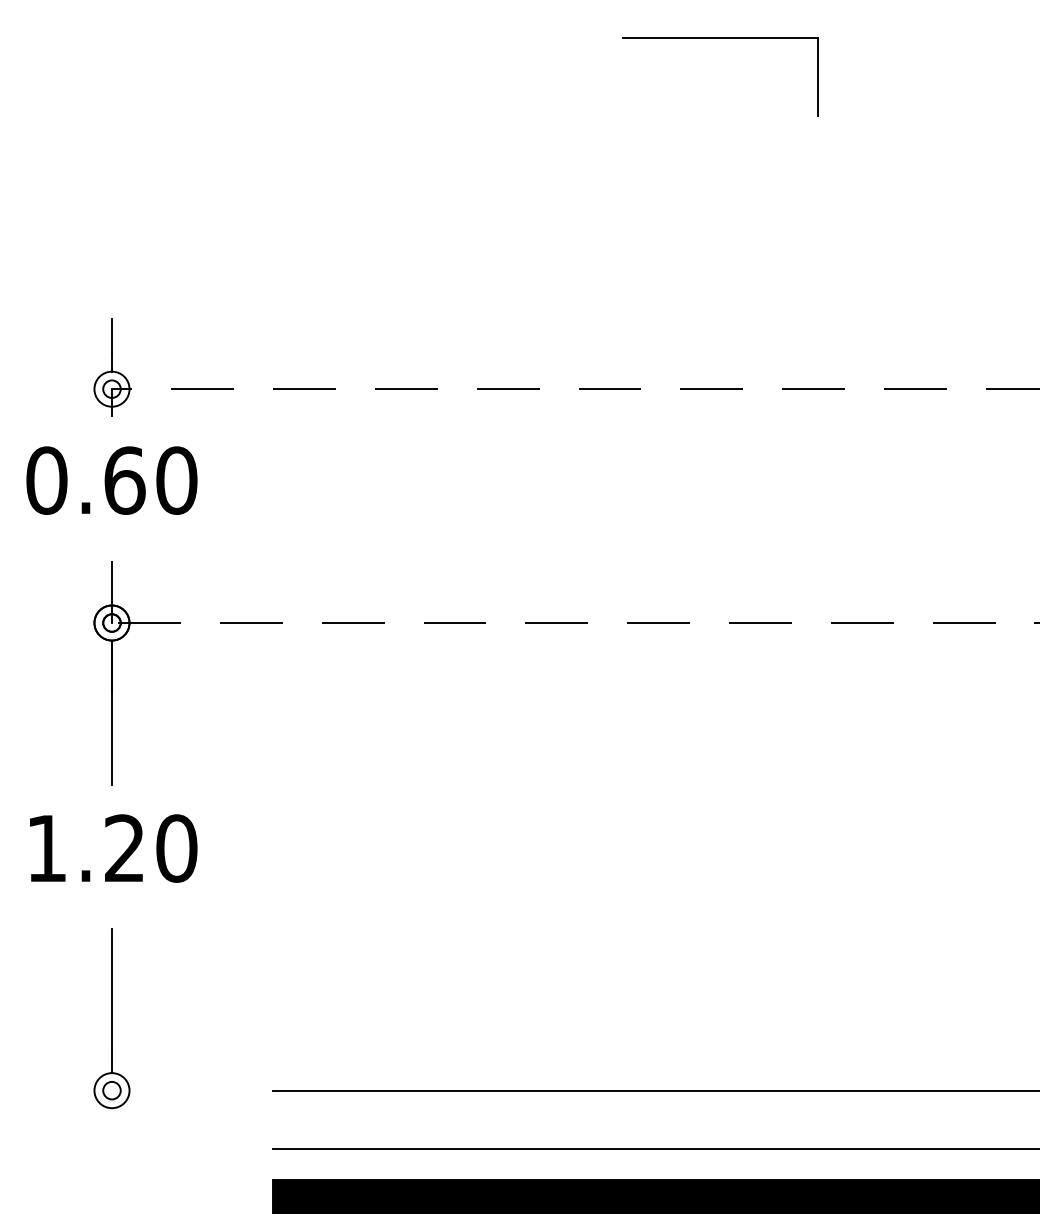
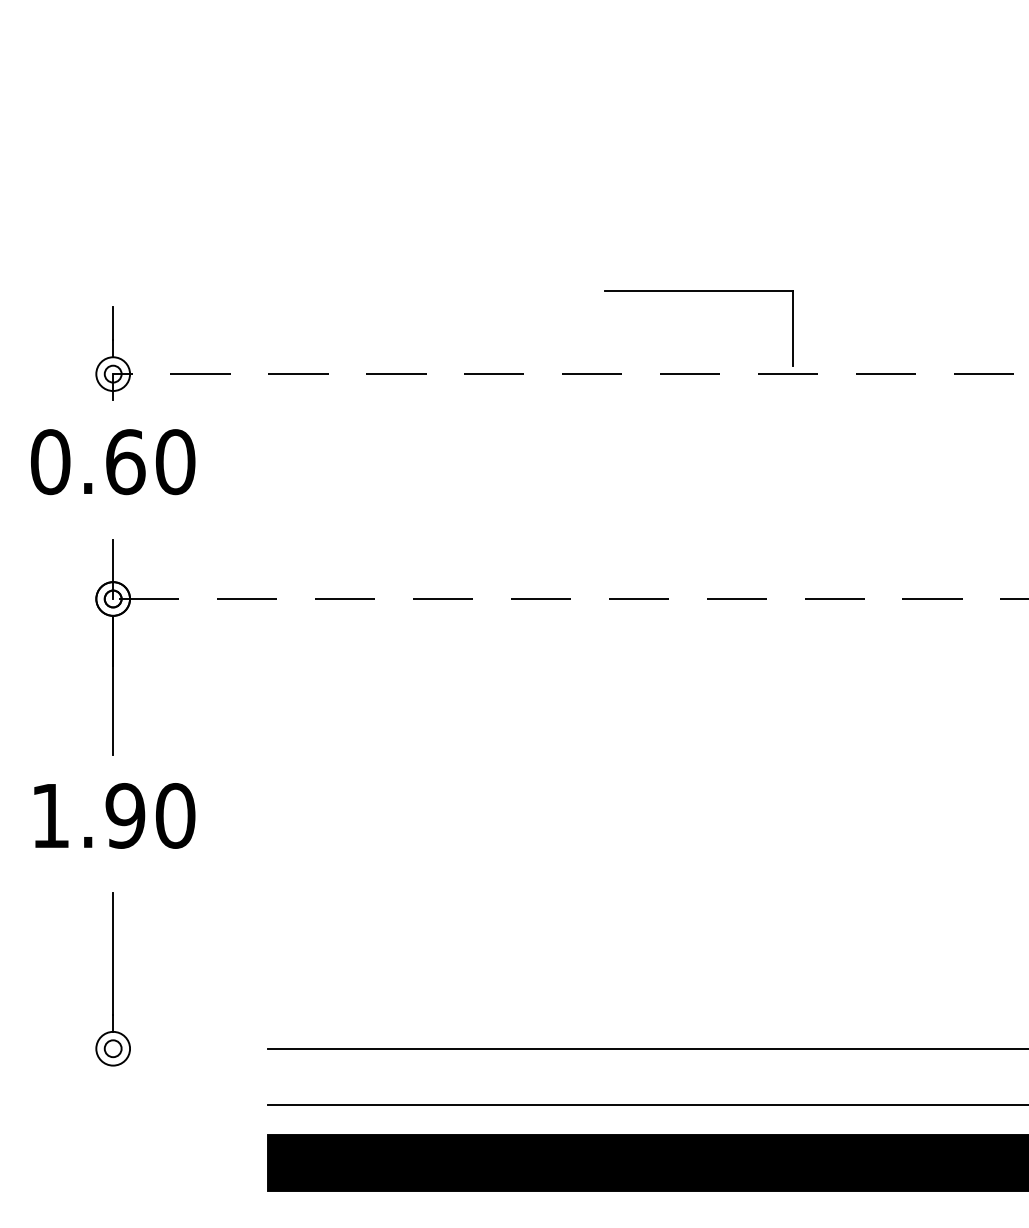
part: (720, 39) -> (698, 291), moved
text: (124, 848) -> (125, 815), 1.20 -> 1.90

